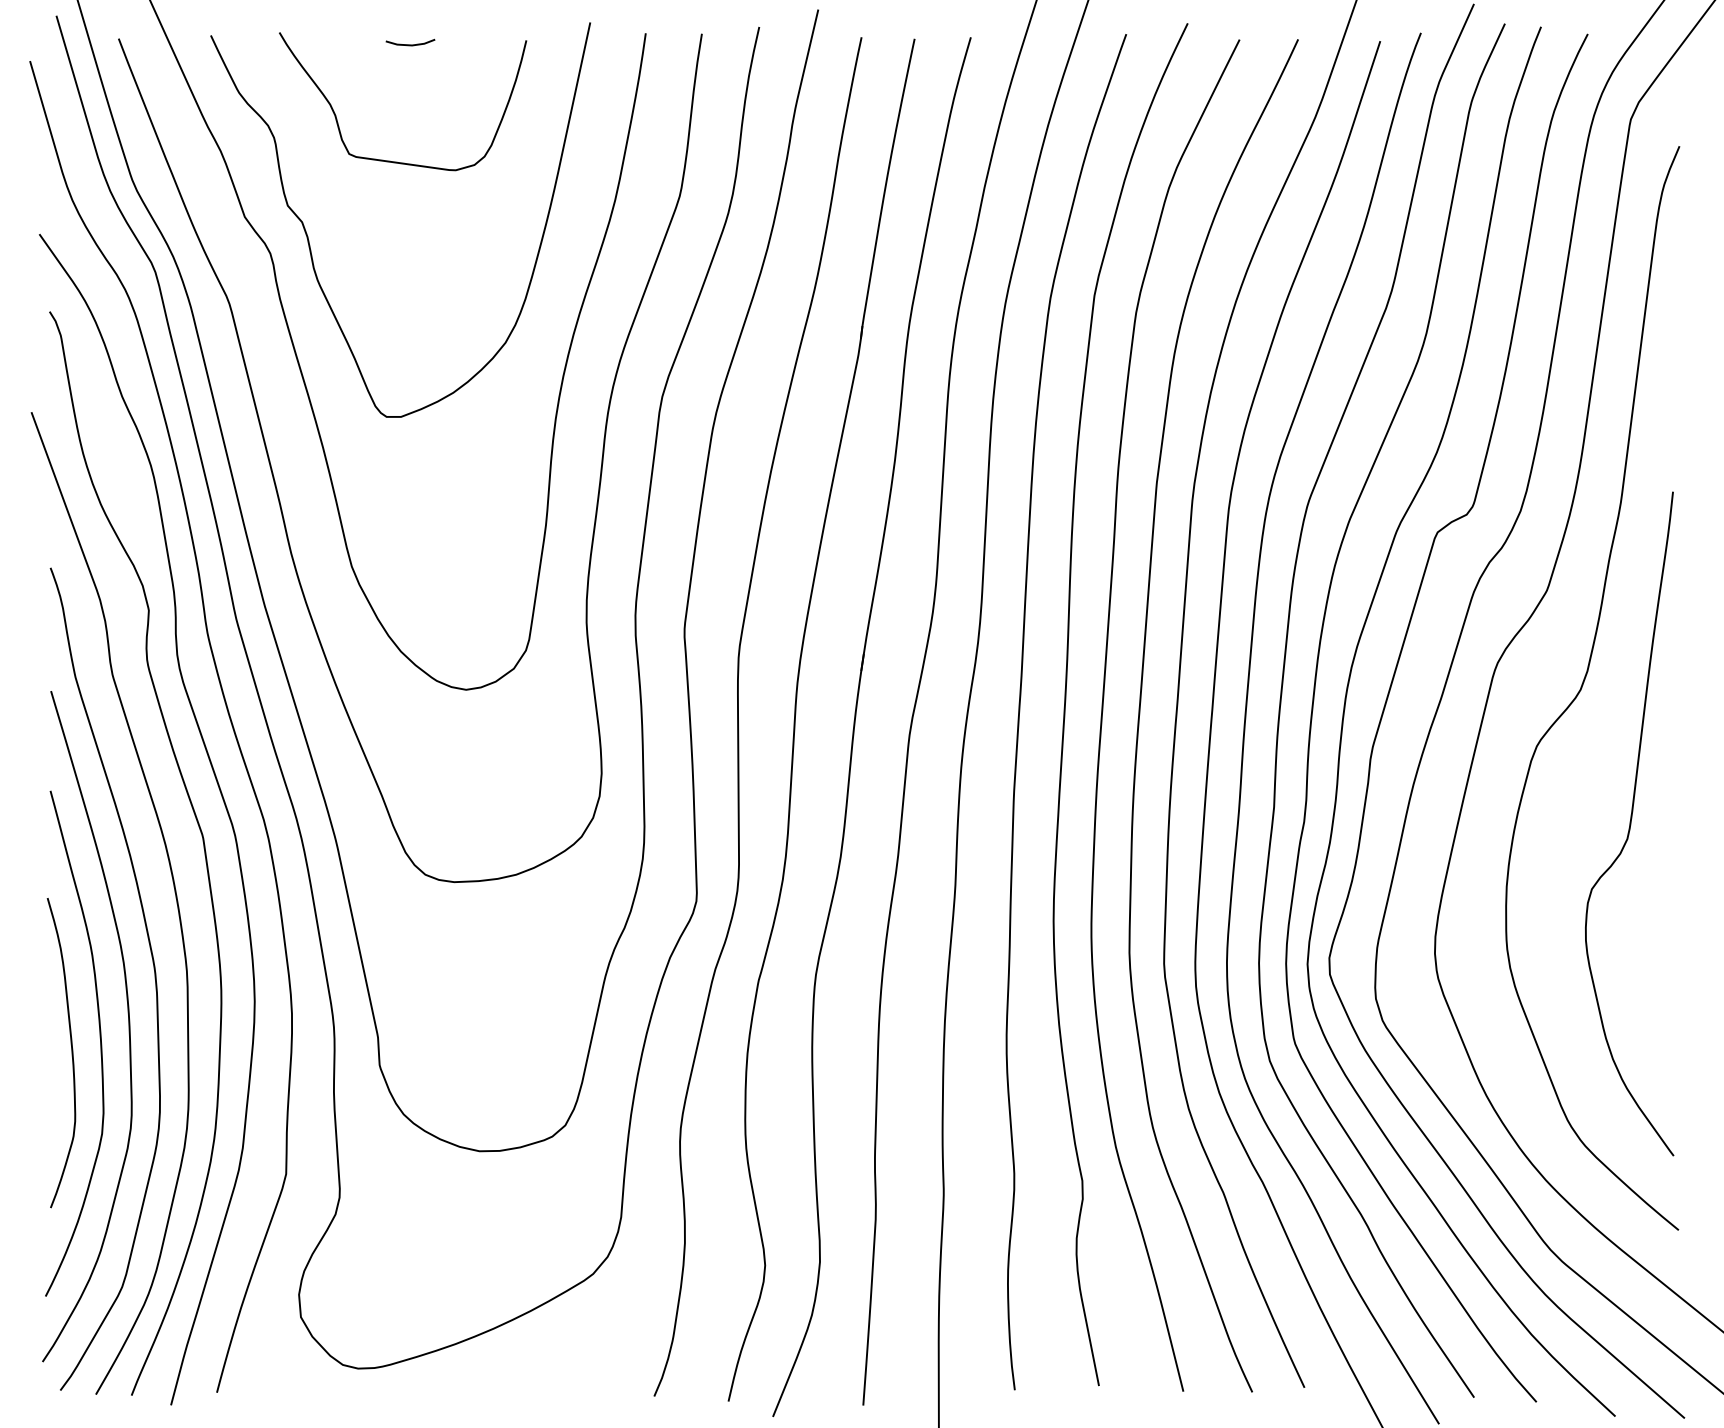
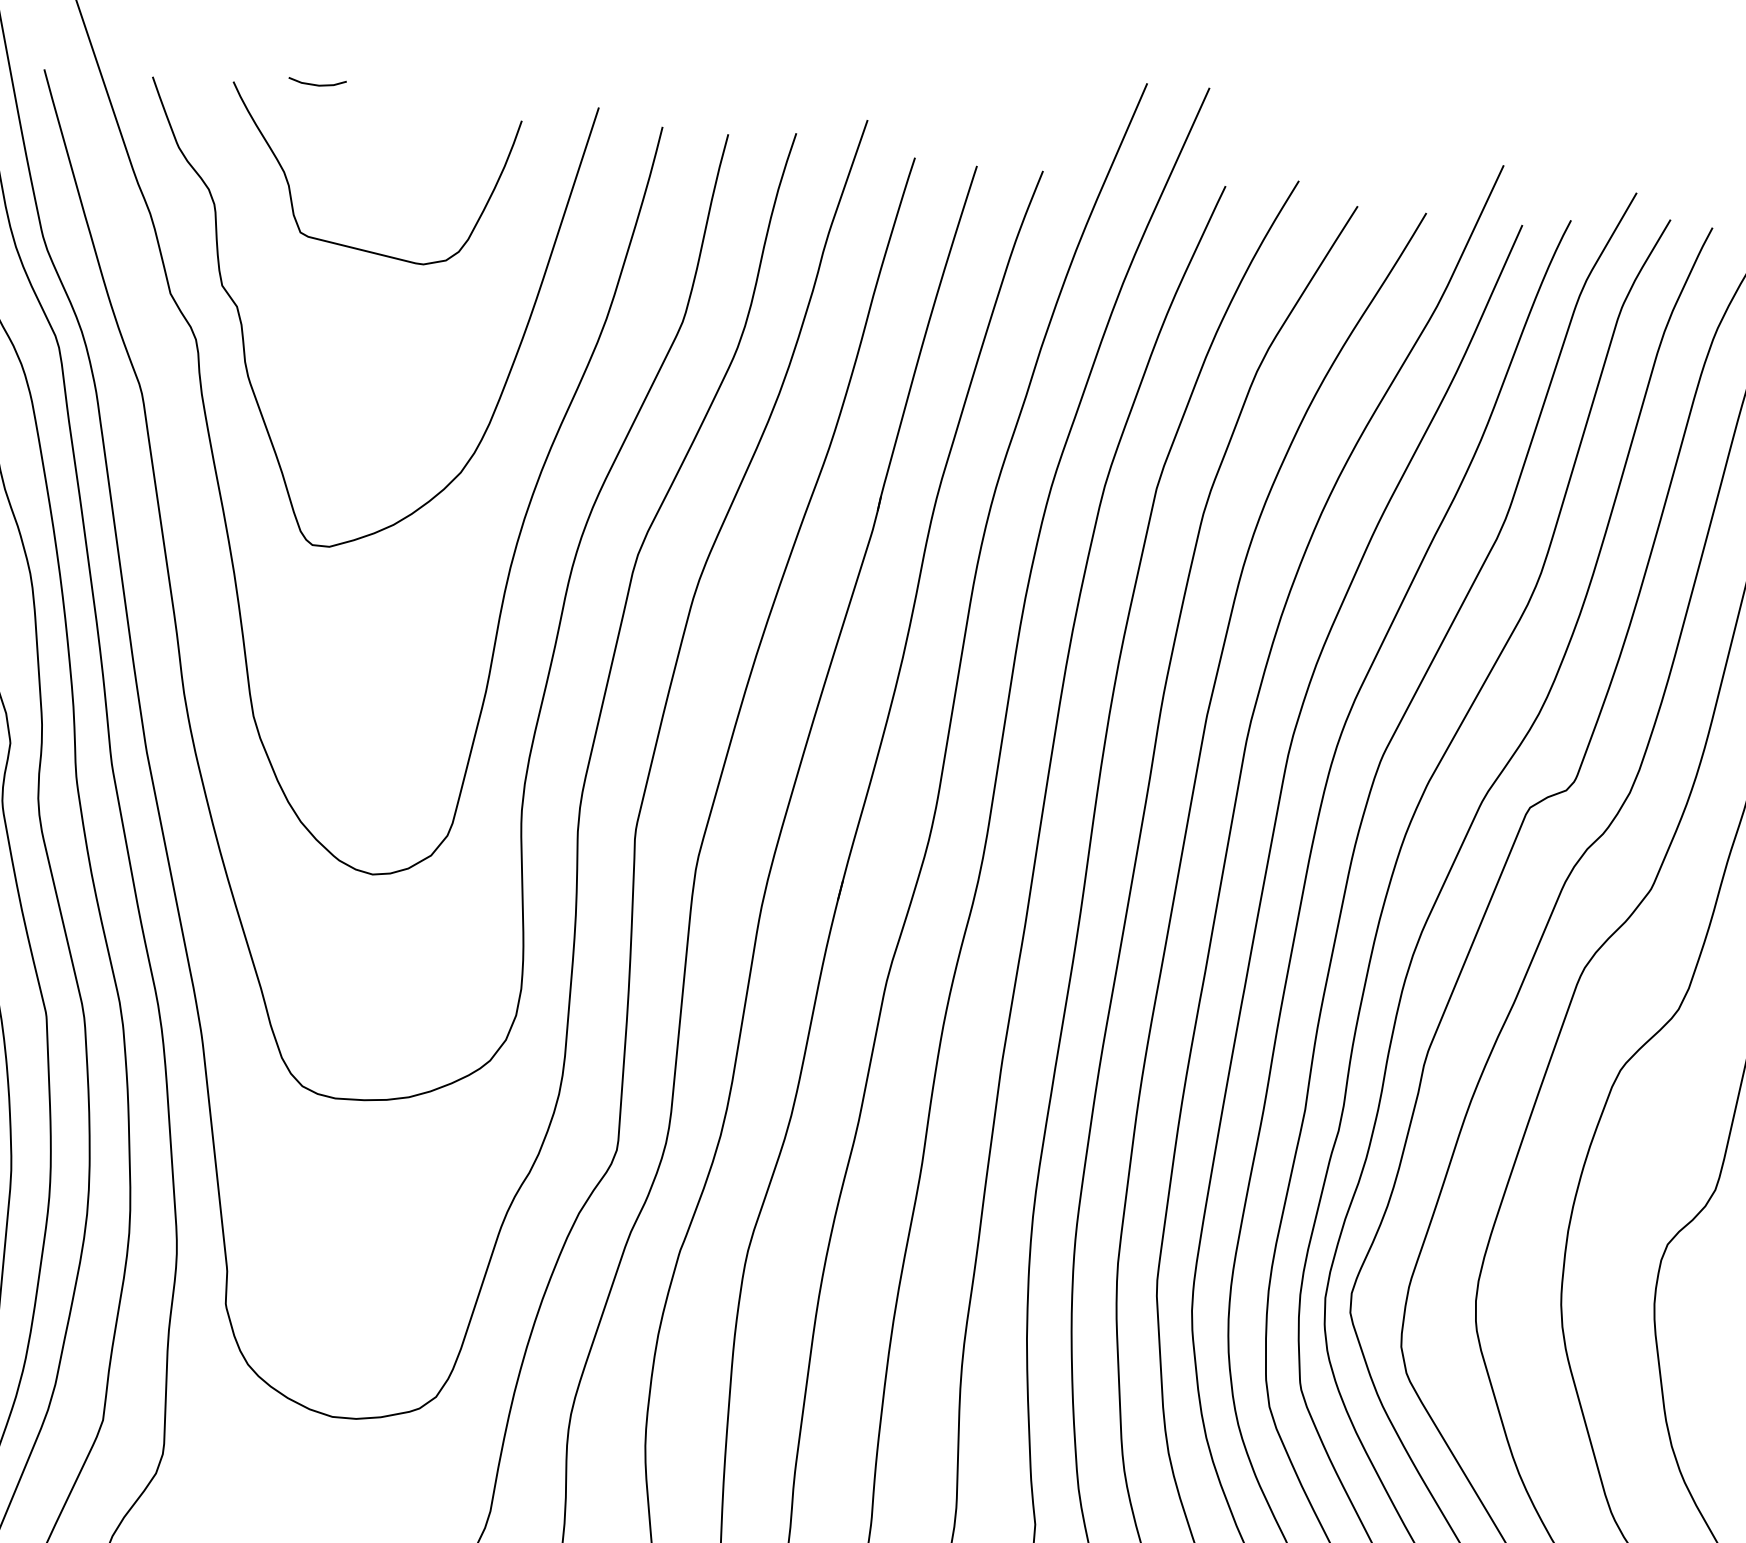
line: (410, 44) -> (317, 84), moved

